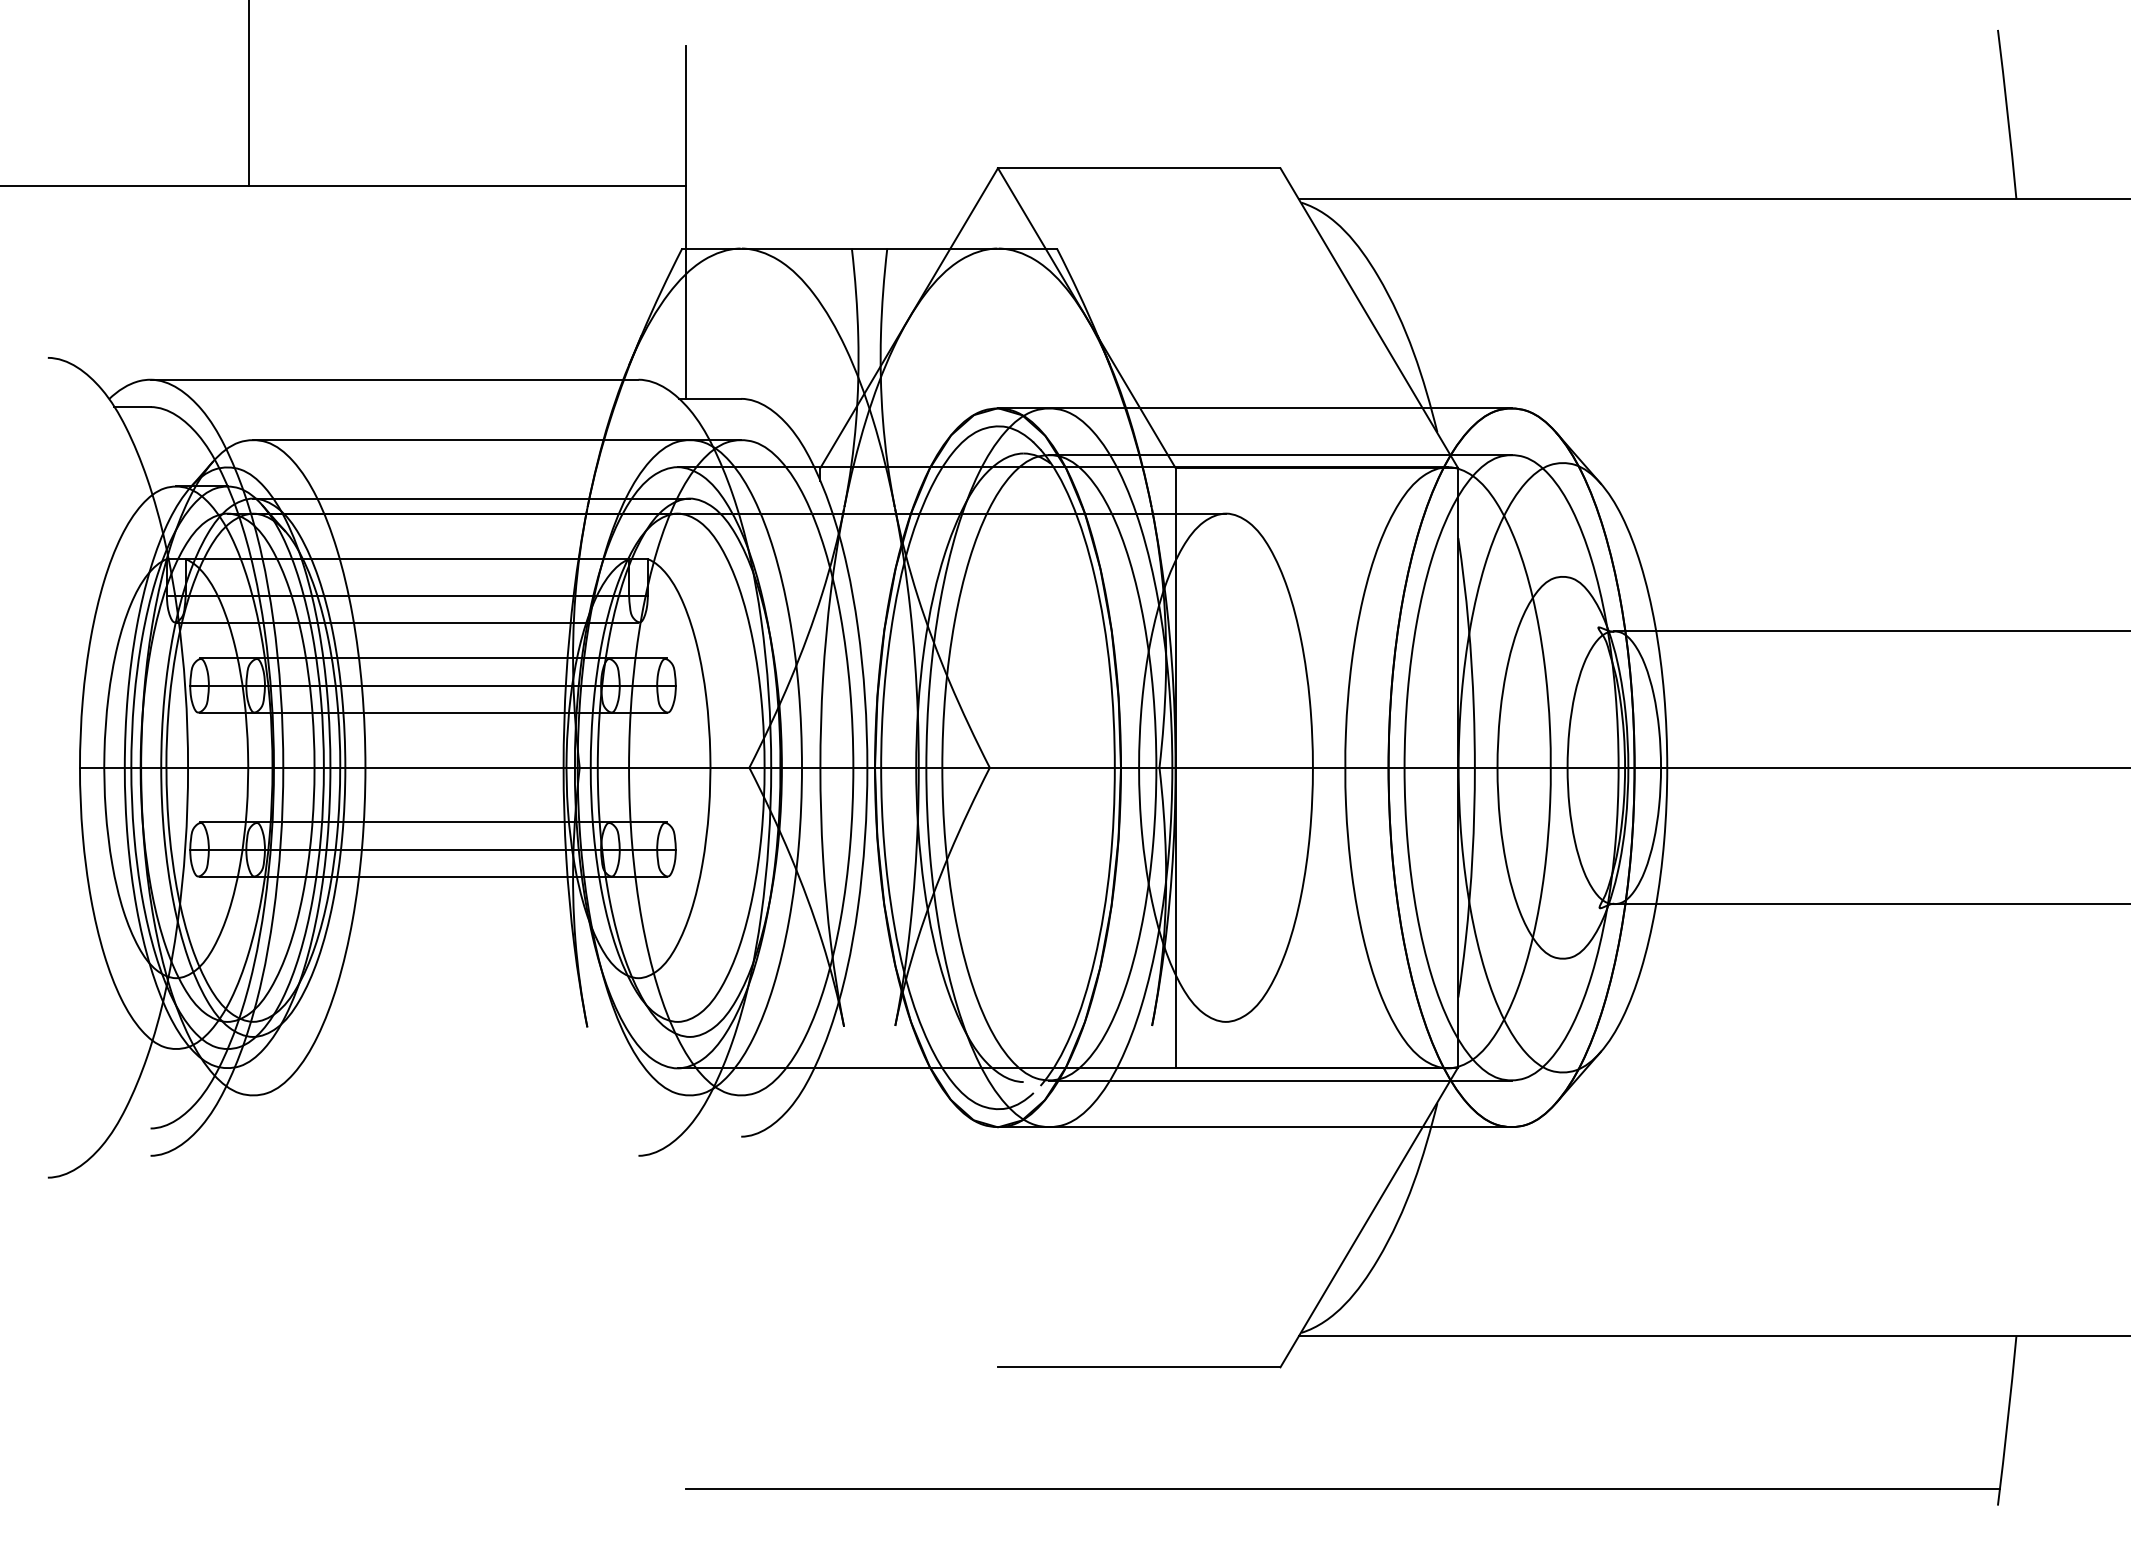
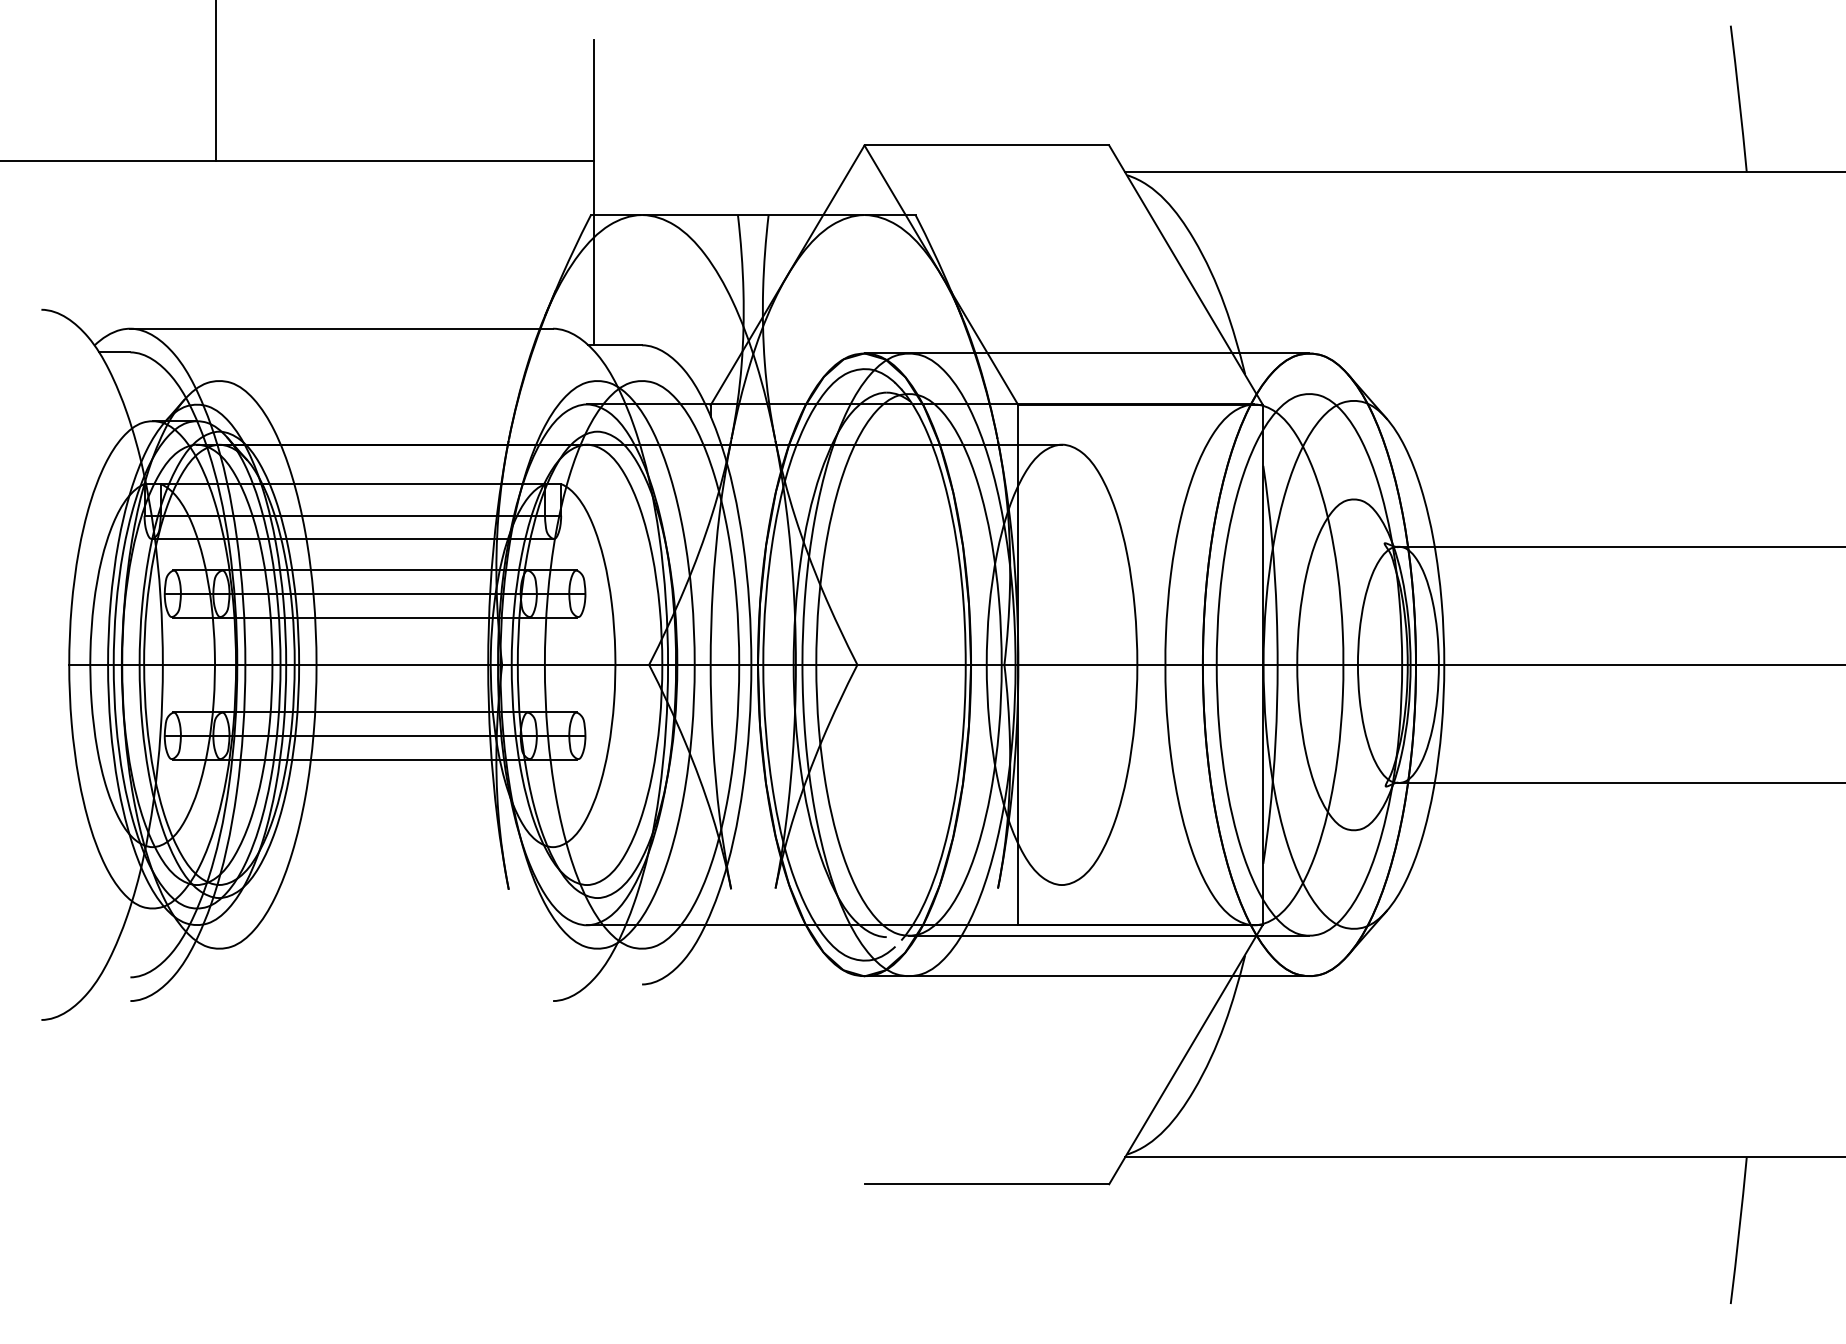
line: (497, 439) -> (430, 380), removed
line: (1280, 454) -> (1109, 393), removed
line: (471, 498) -> (408, 431), removed
line: (1342, 1489) -> (1162, 1290), removed

